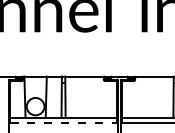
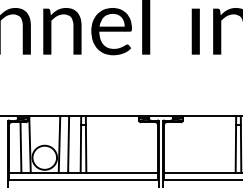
line: (52, 97) -> (68, 144), added
line: (18, 99) -> (20, 147), added
line: (64, 123) -> (84, 180), dashed -> solid

